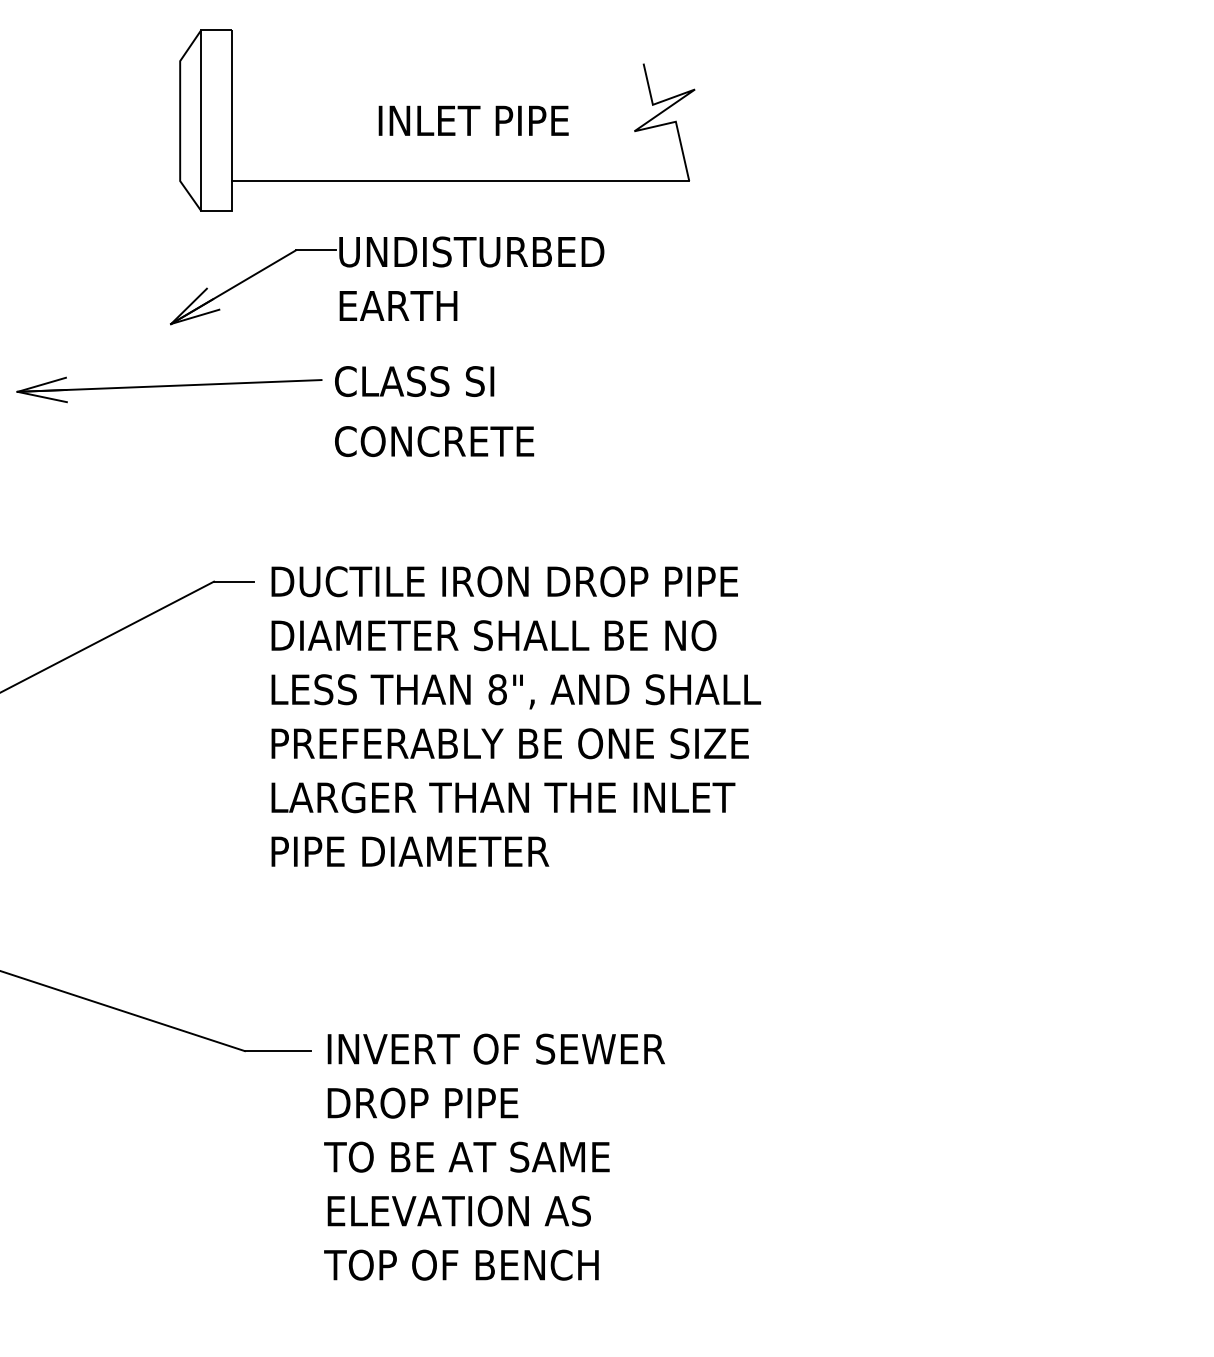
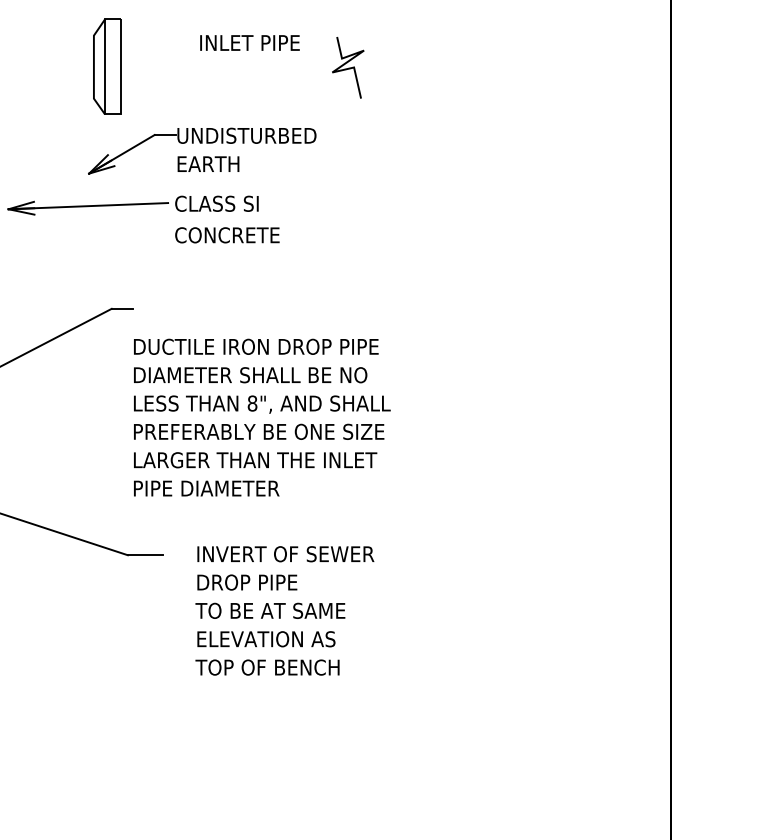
text: (472, 119) -> (249, 42), moved
line: (459, 180) -> (240, 98), removed
text: (516, 716) -> (262, 417), moved
text: (493, 1156) -> (284, 610), moved

